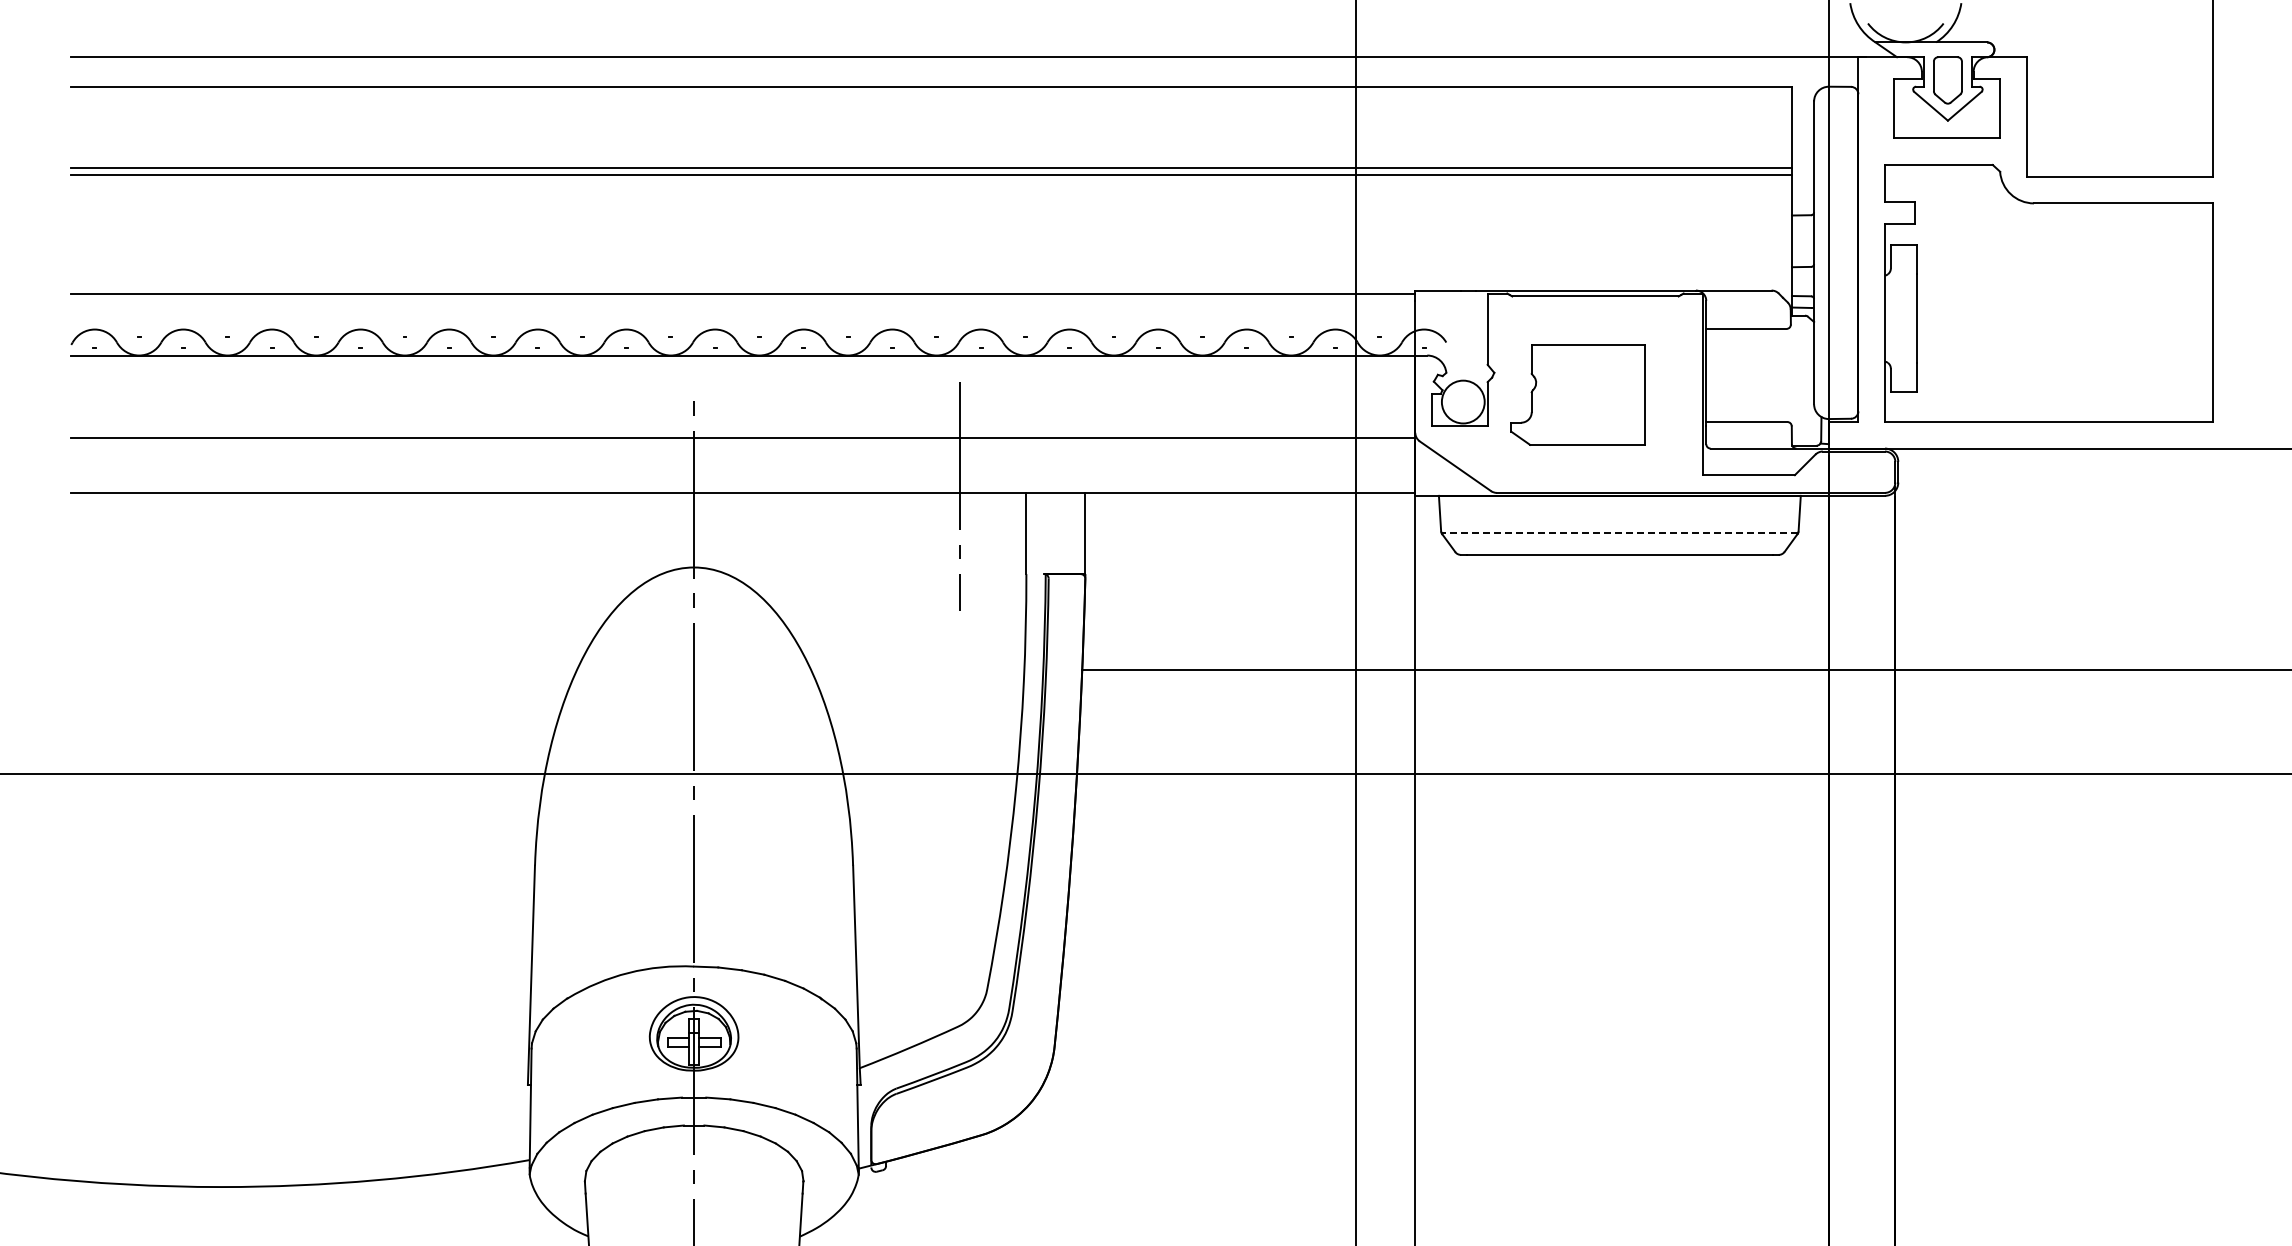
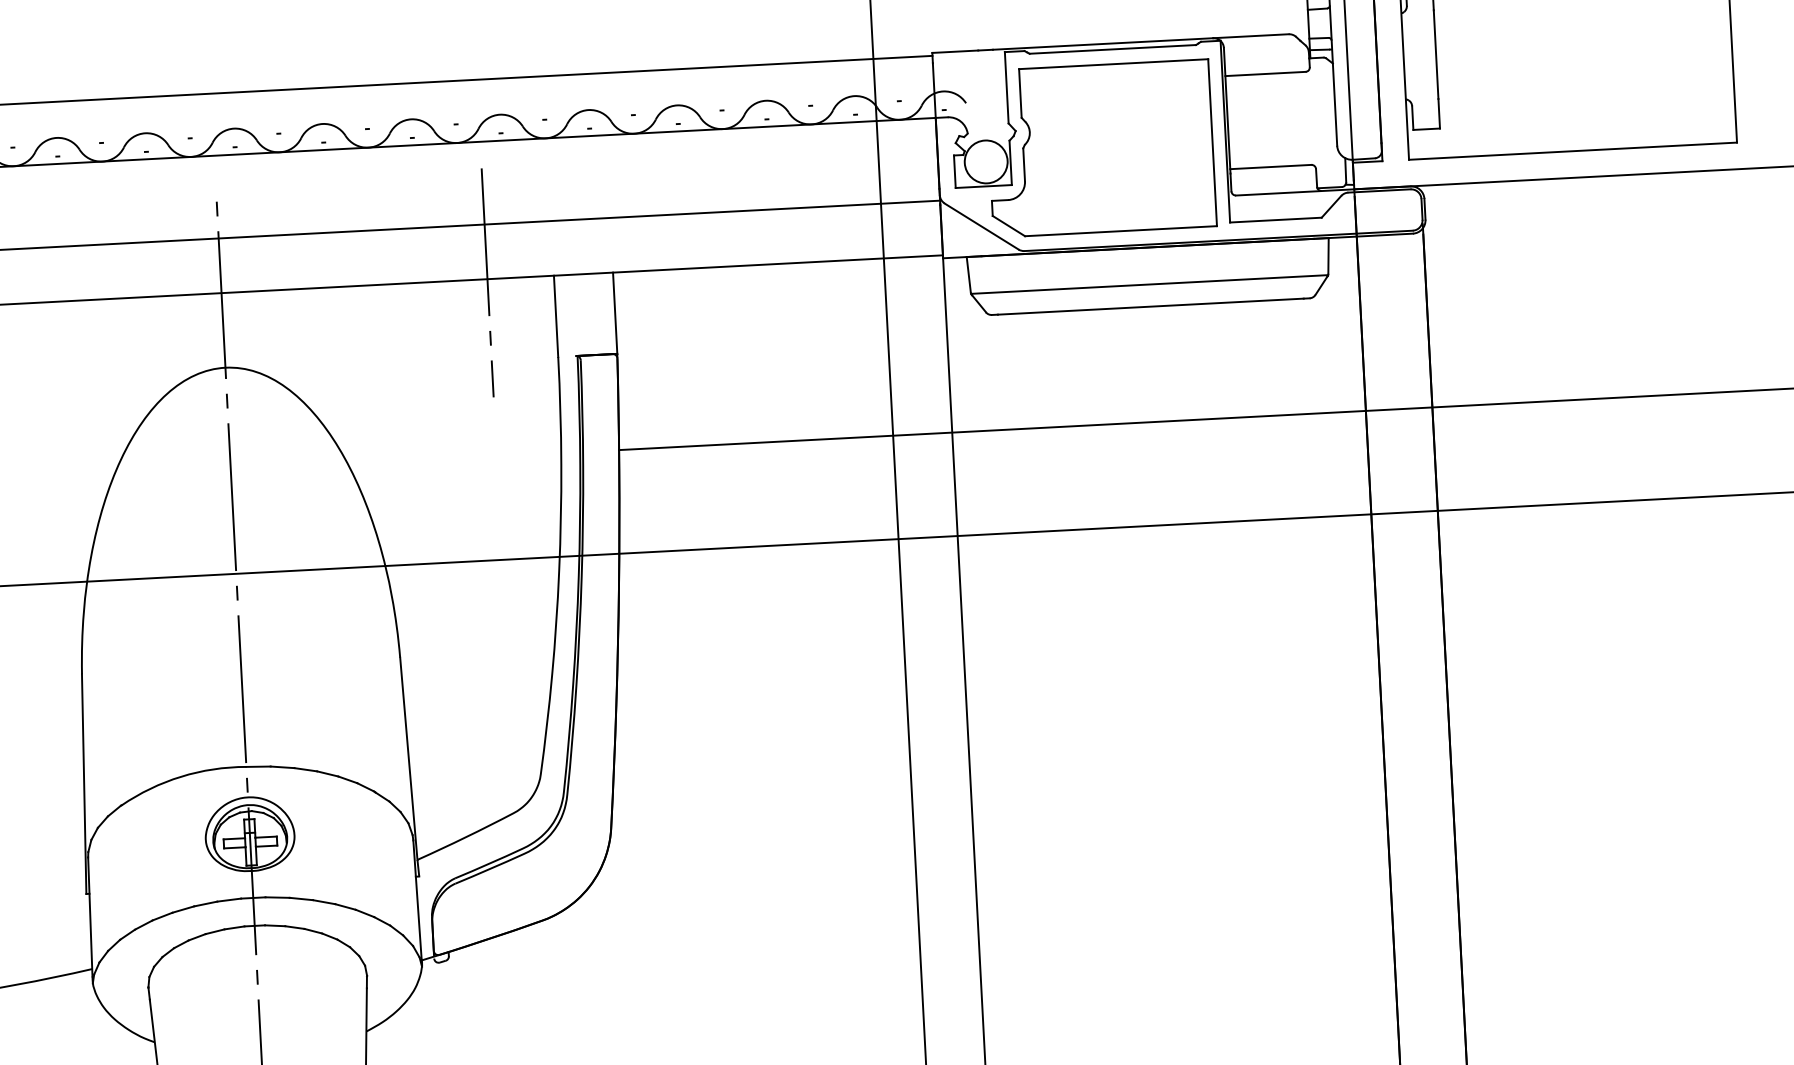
part: (1577, 394) -> (1100, 148), size x1.67
line: (1619, 532) -> (1149, 284), dashed -> solid

